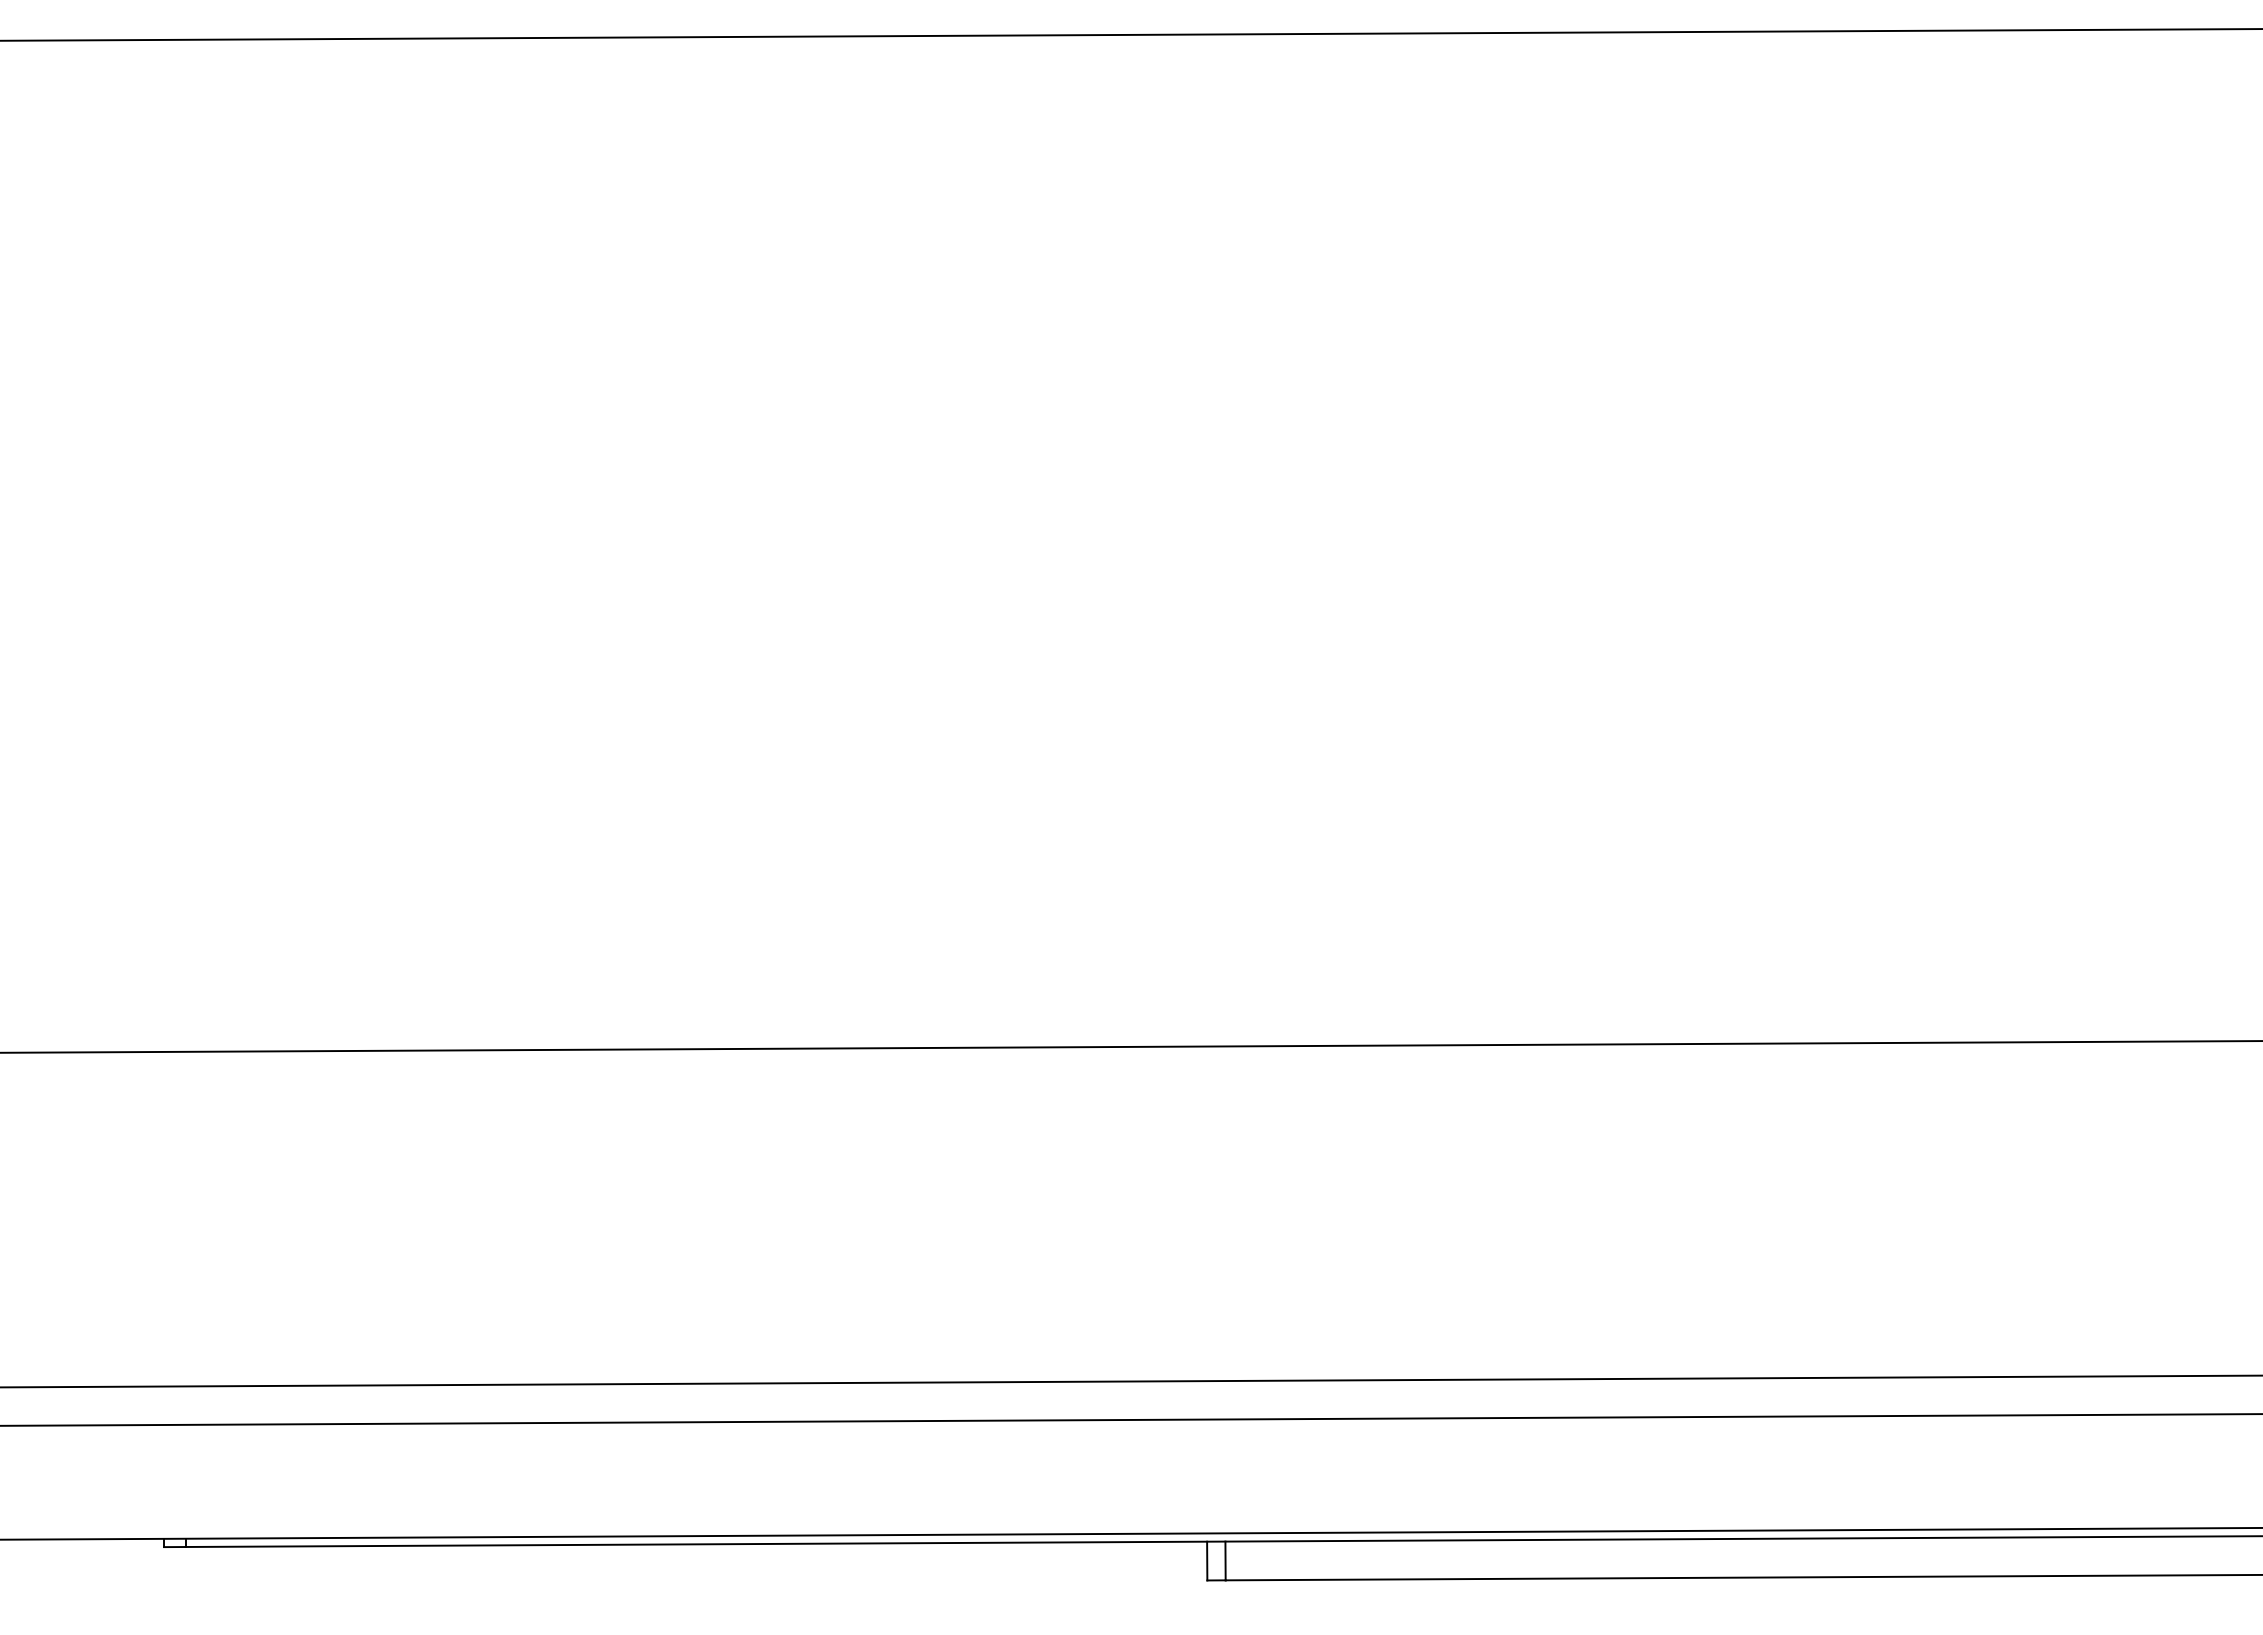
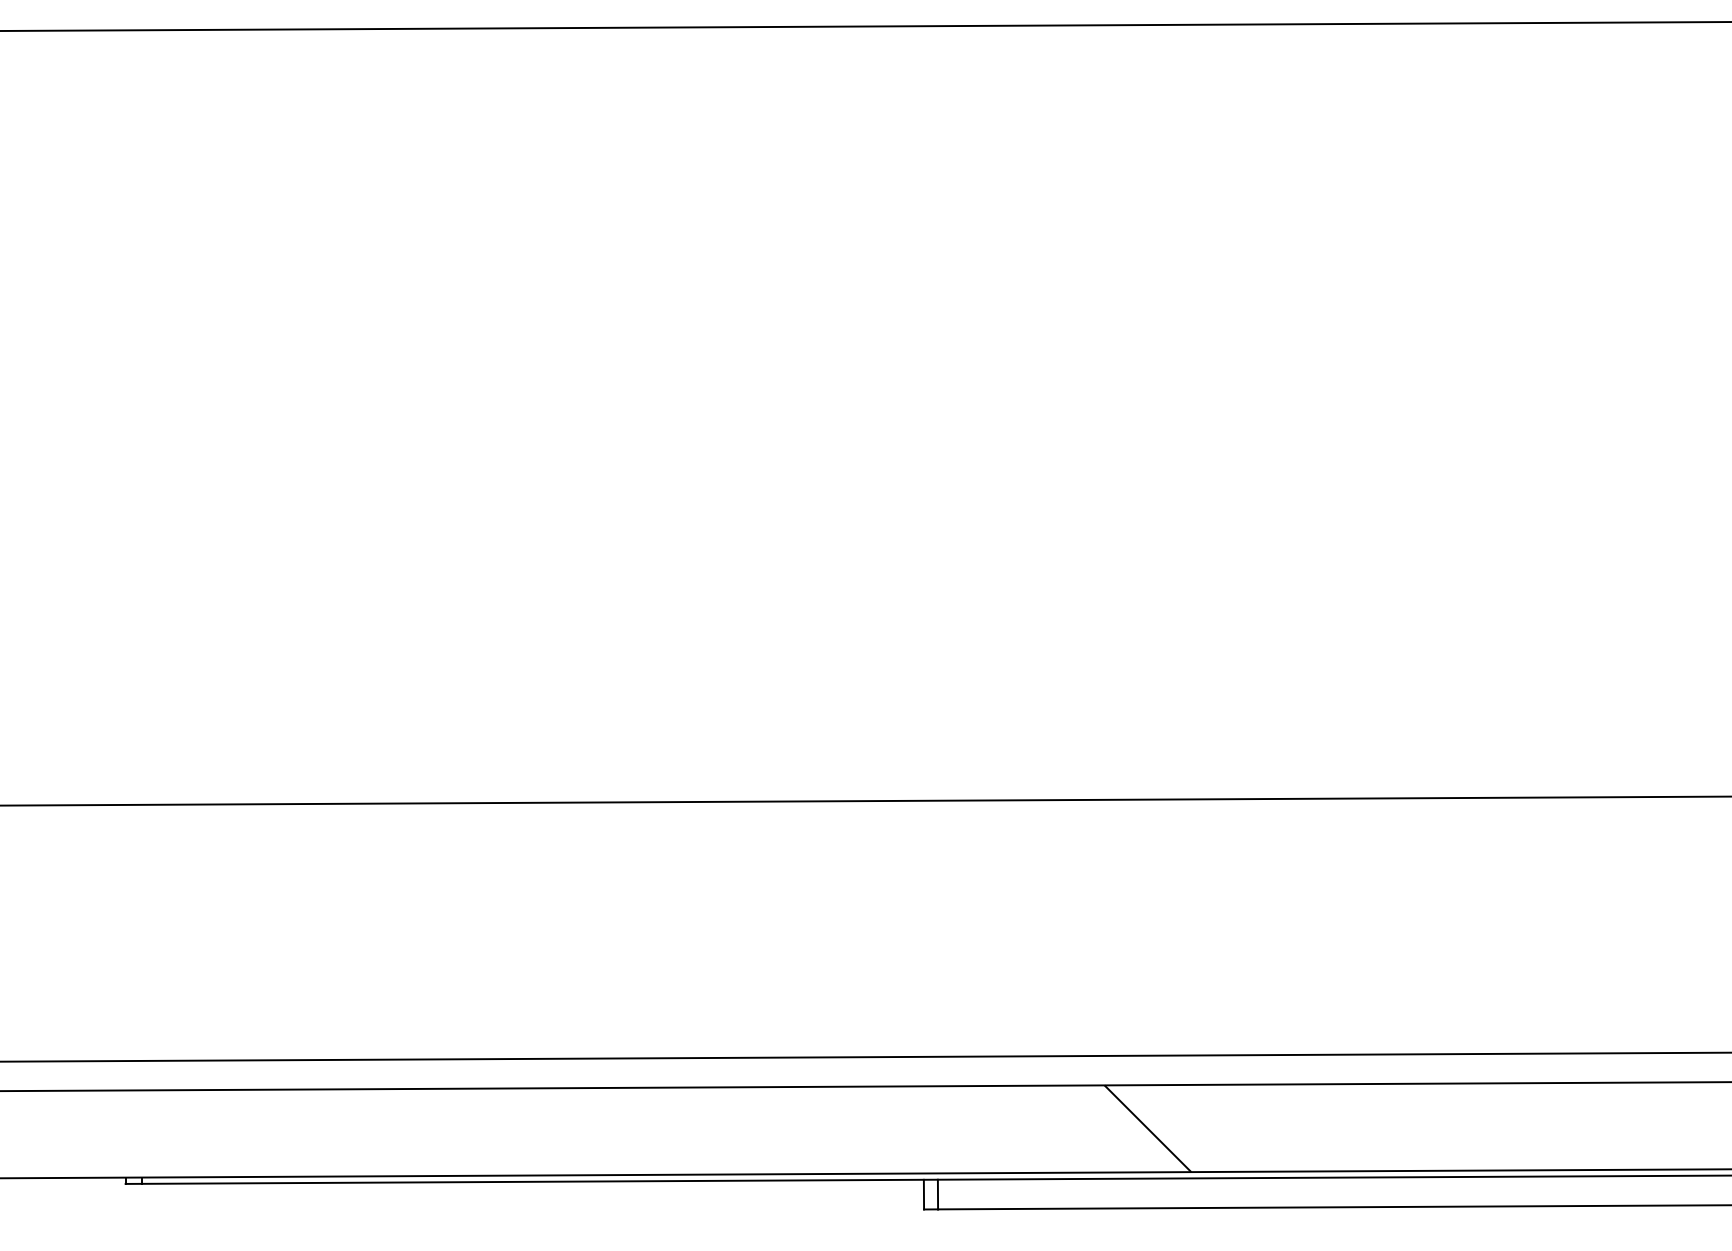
hatch: (1499, 1474) -> (1147, 1128), added

